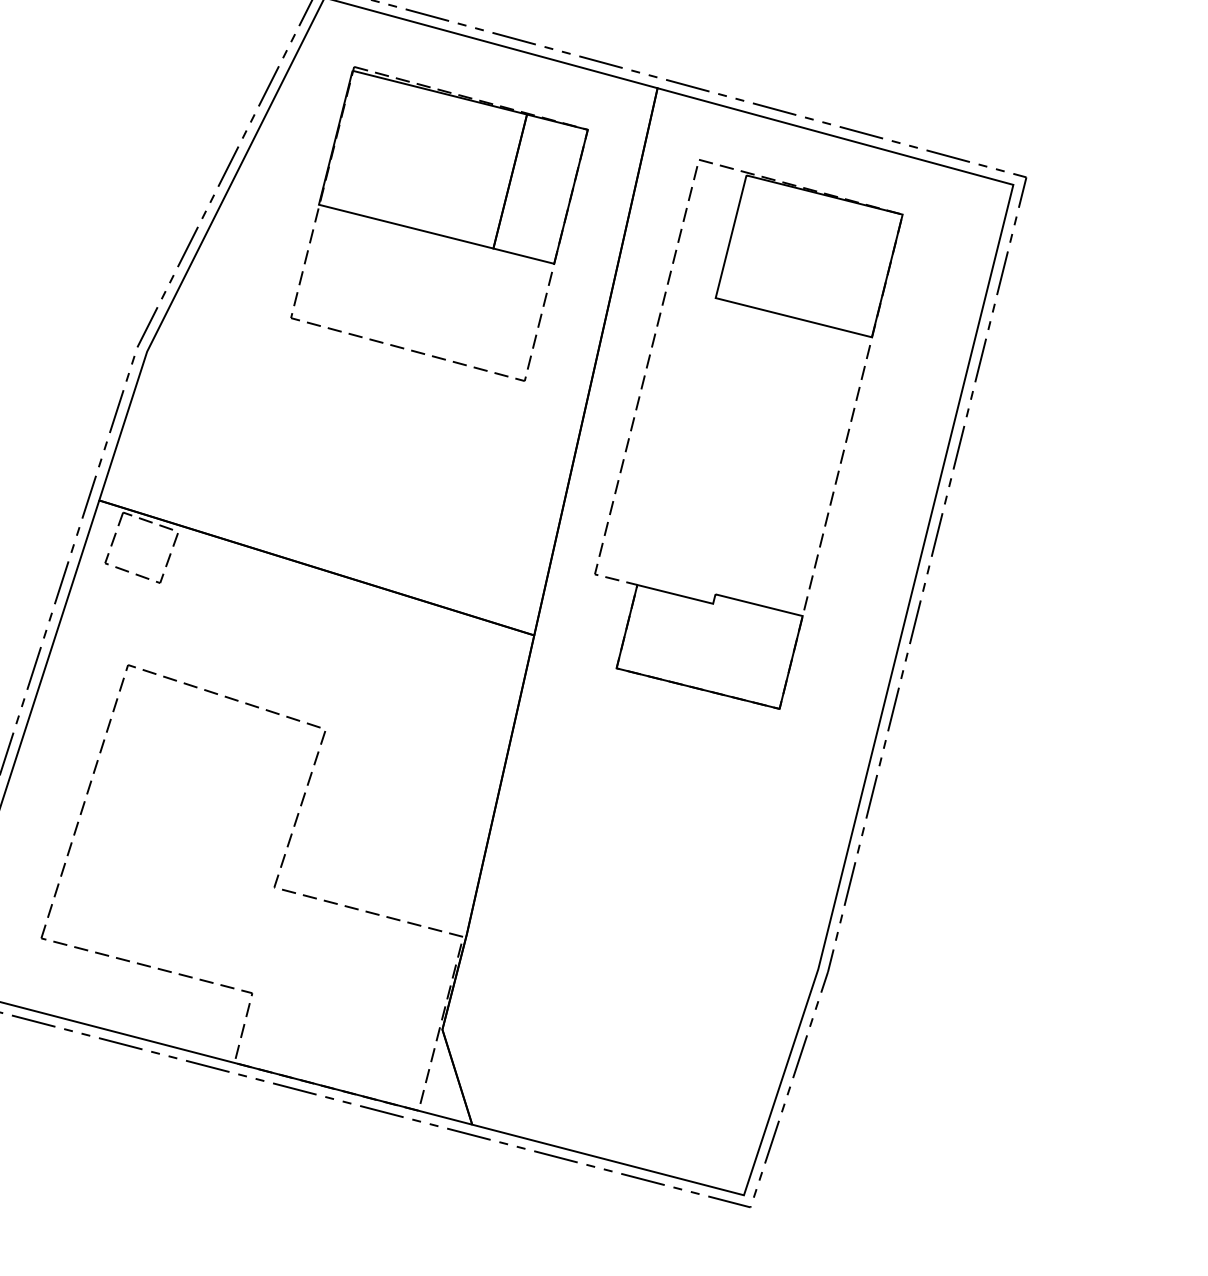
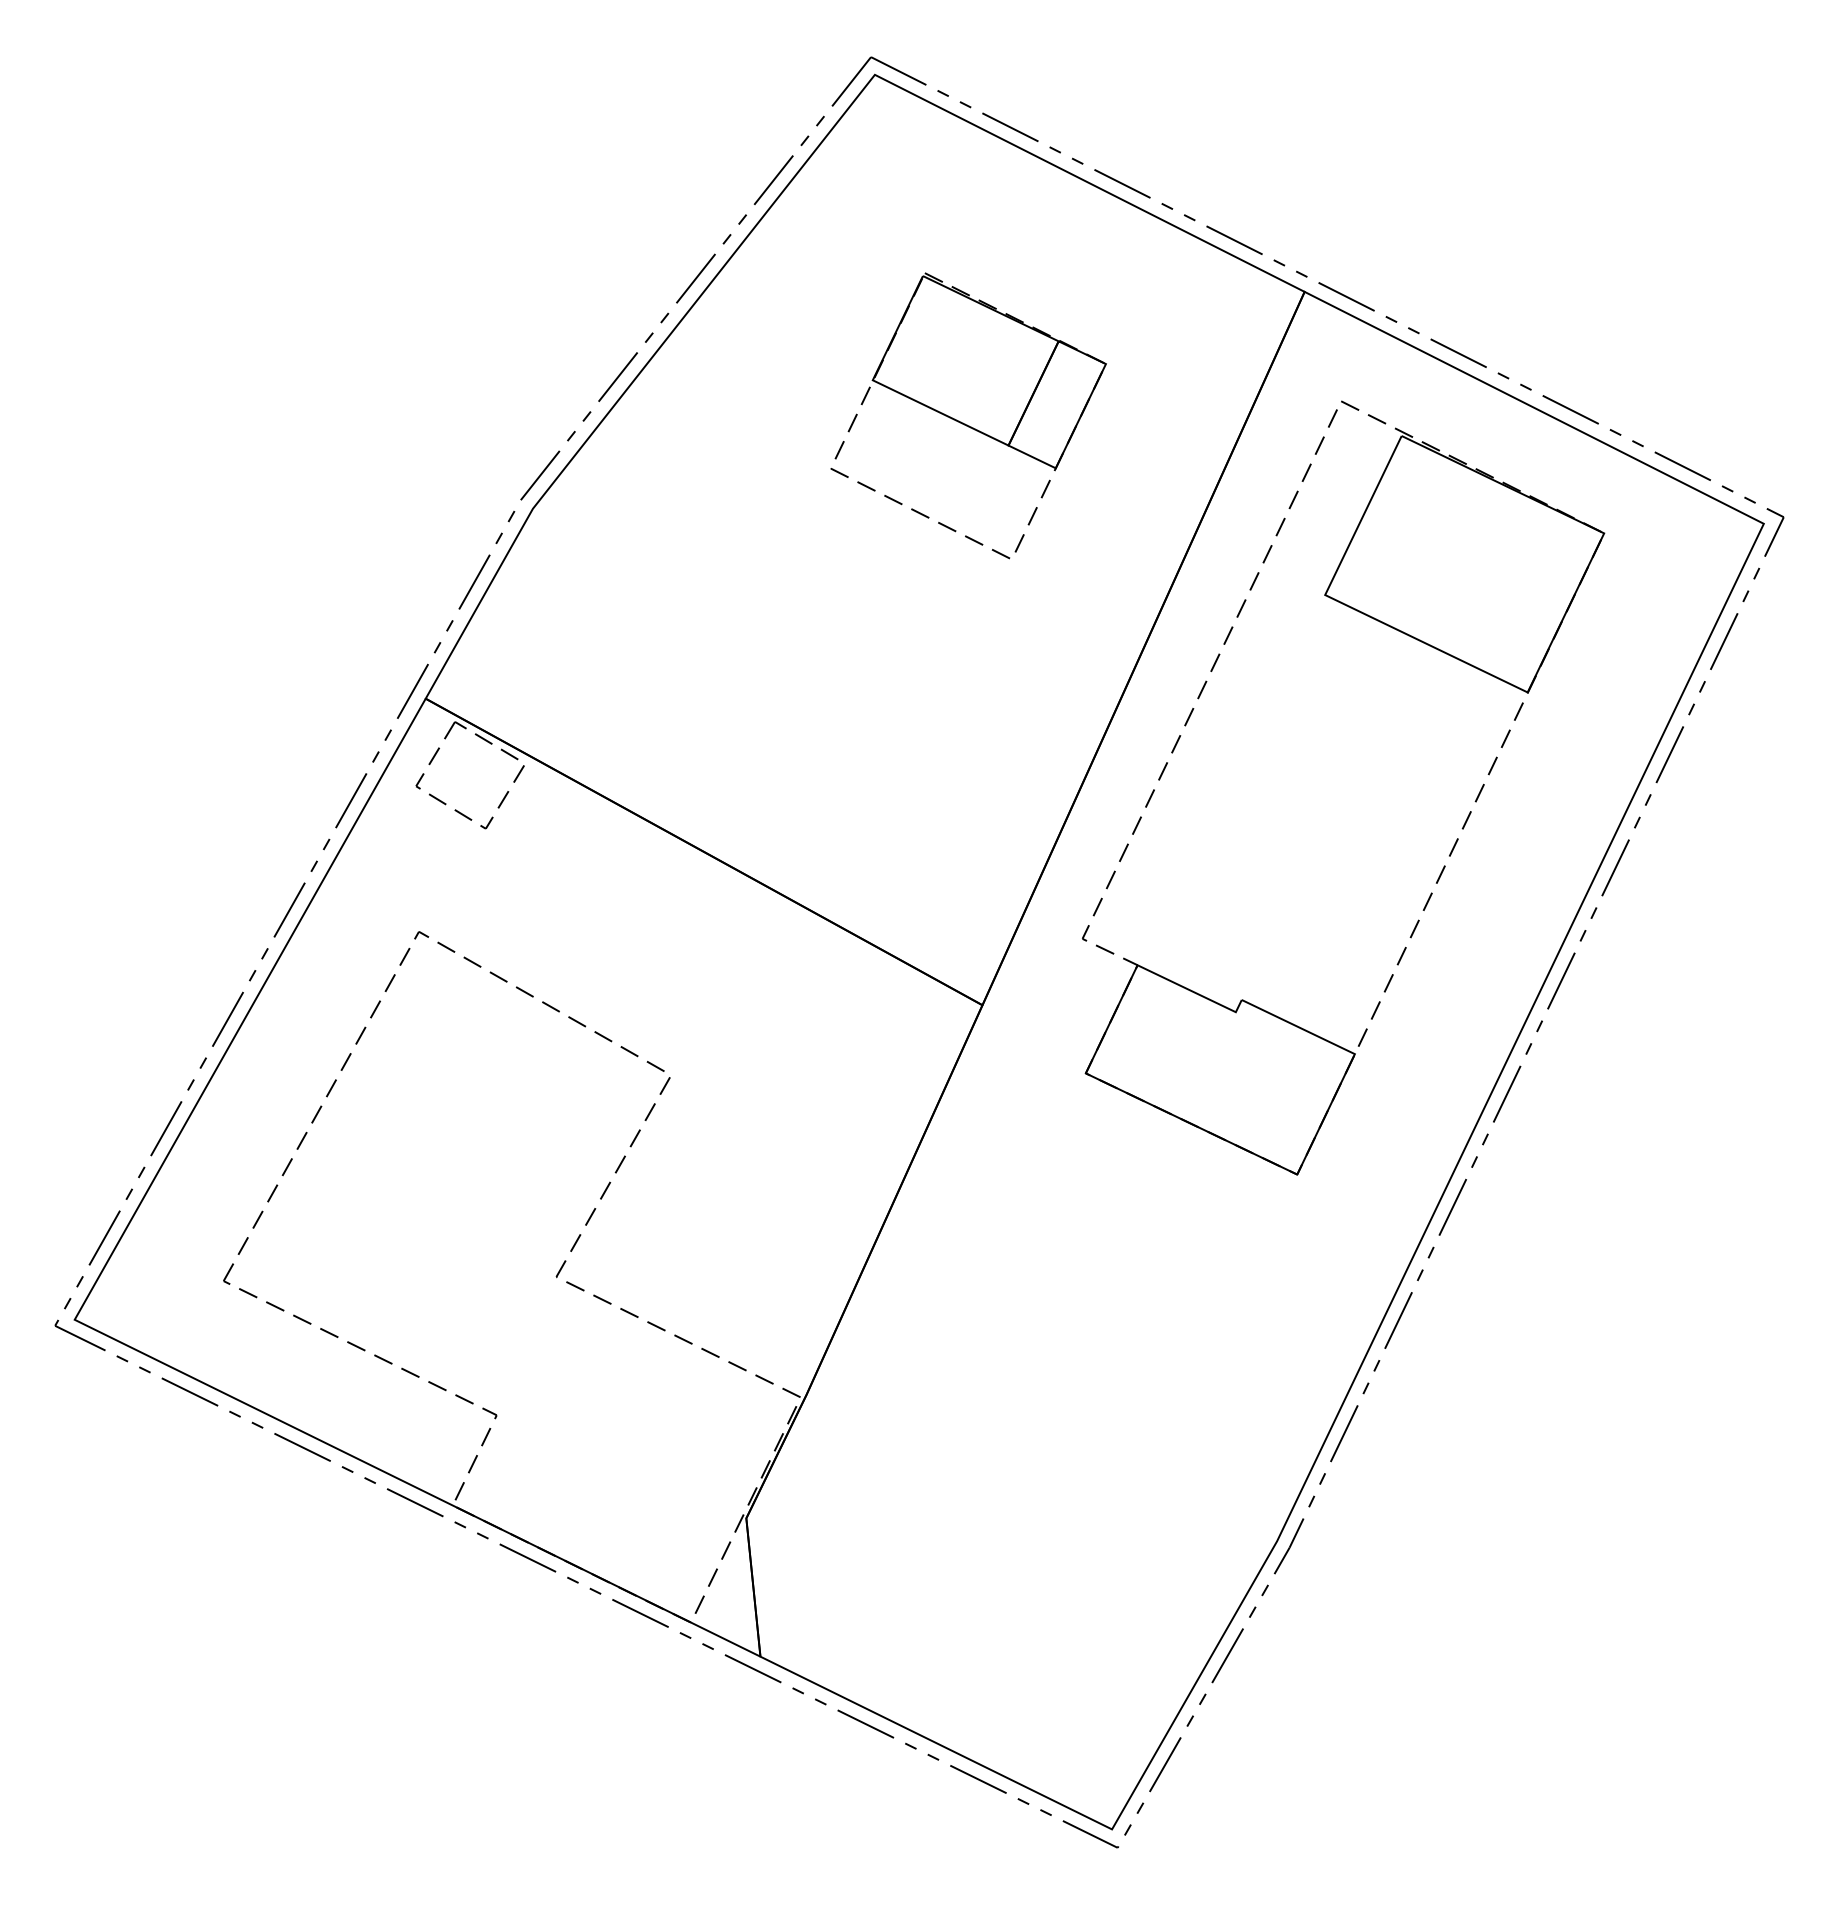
part: (439, 224) -> (968, 416), size x0.6

